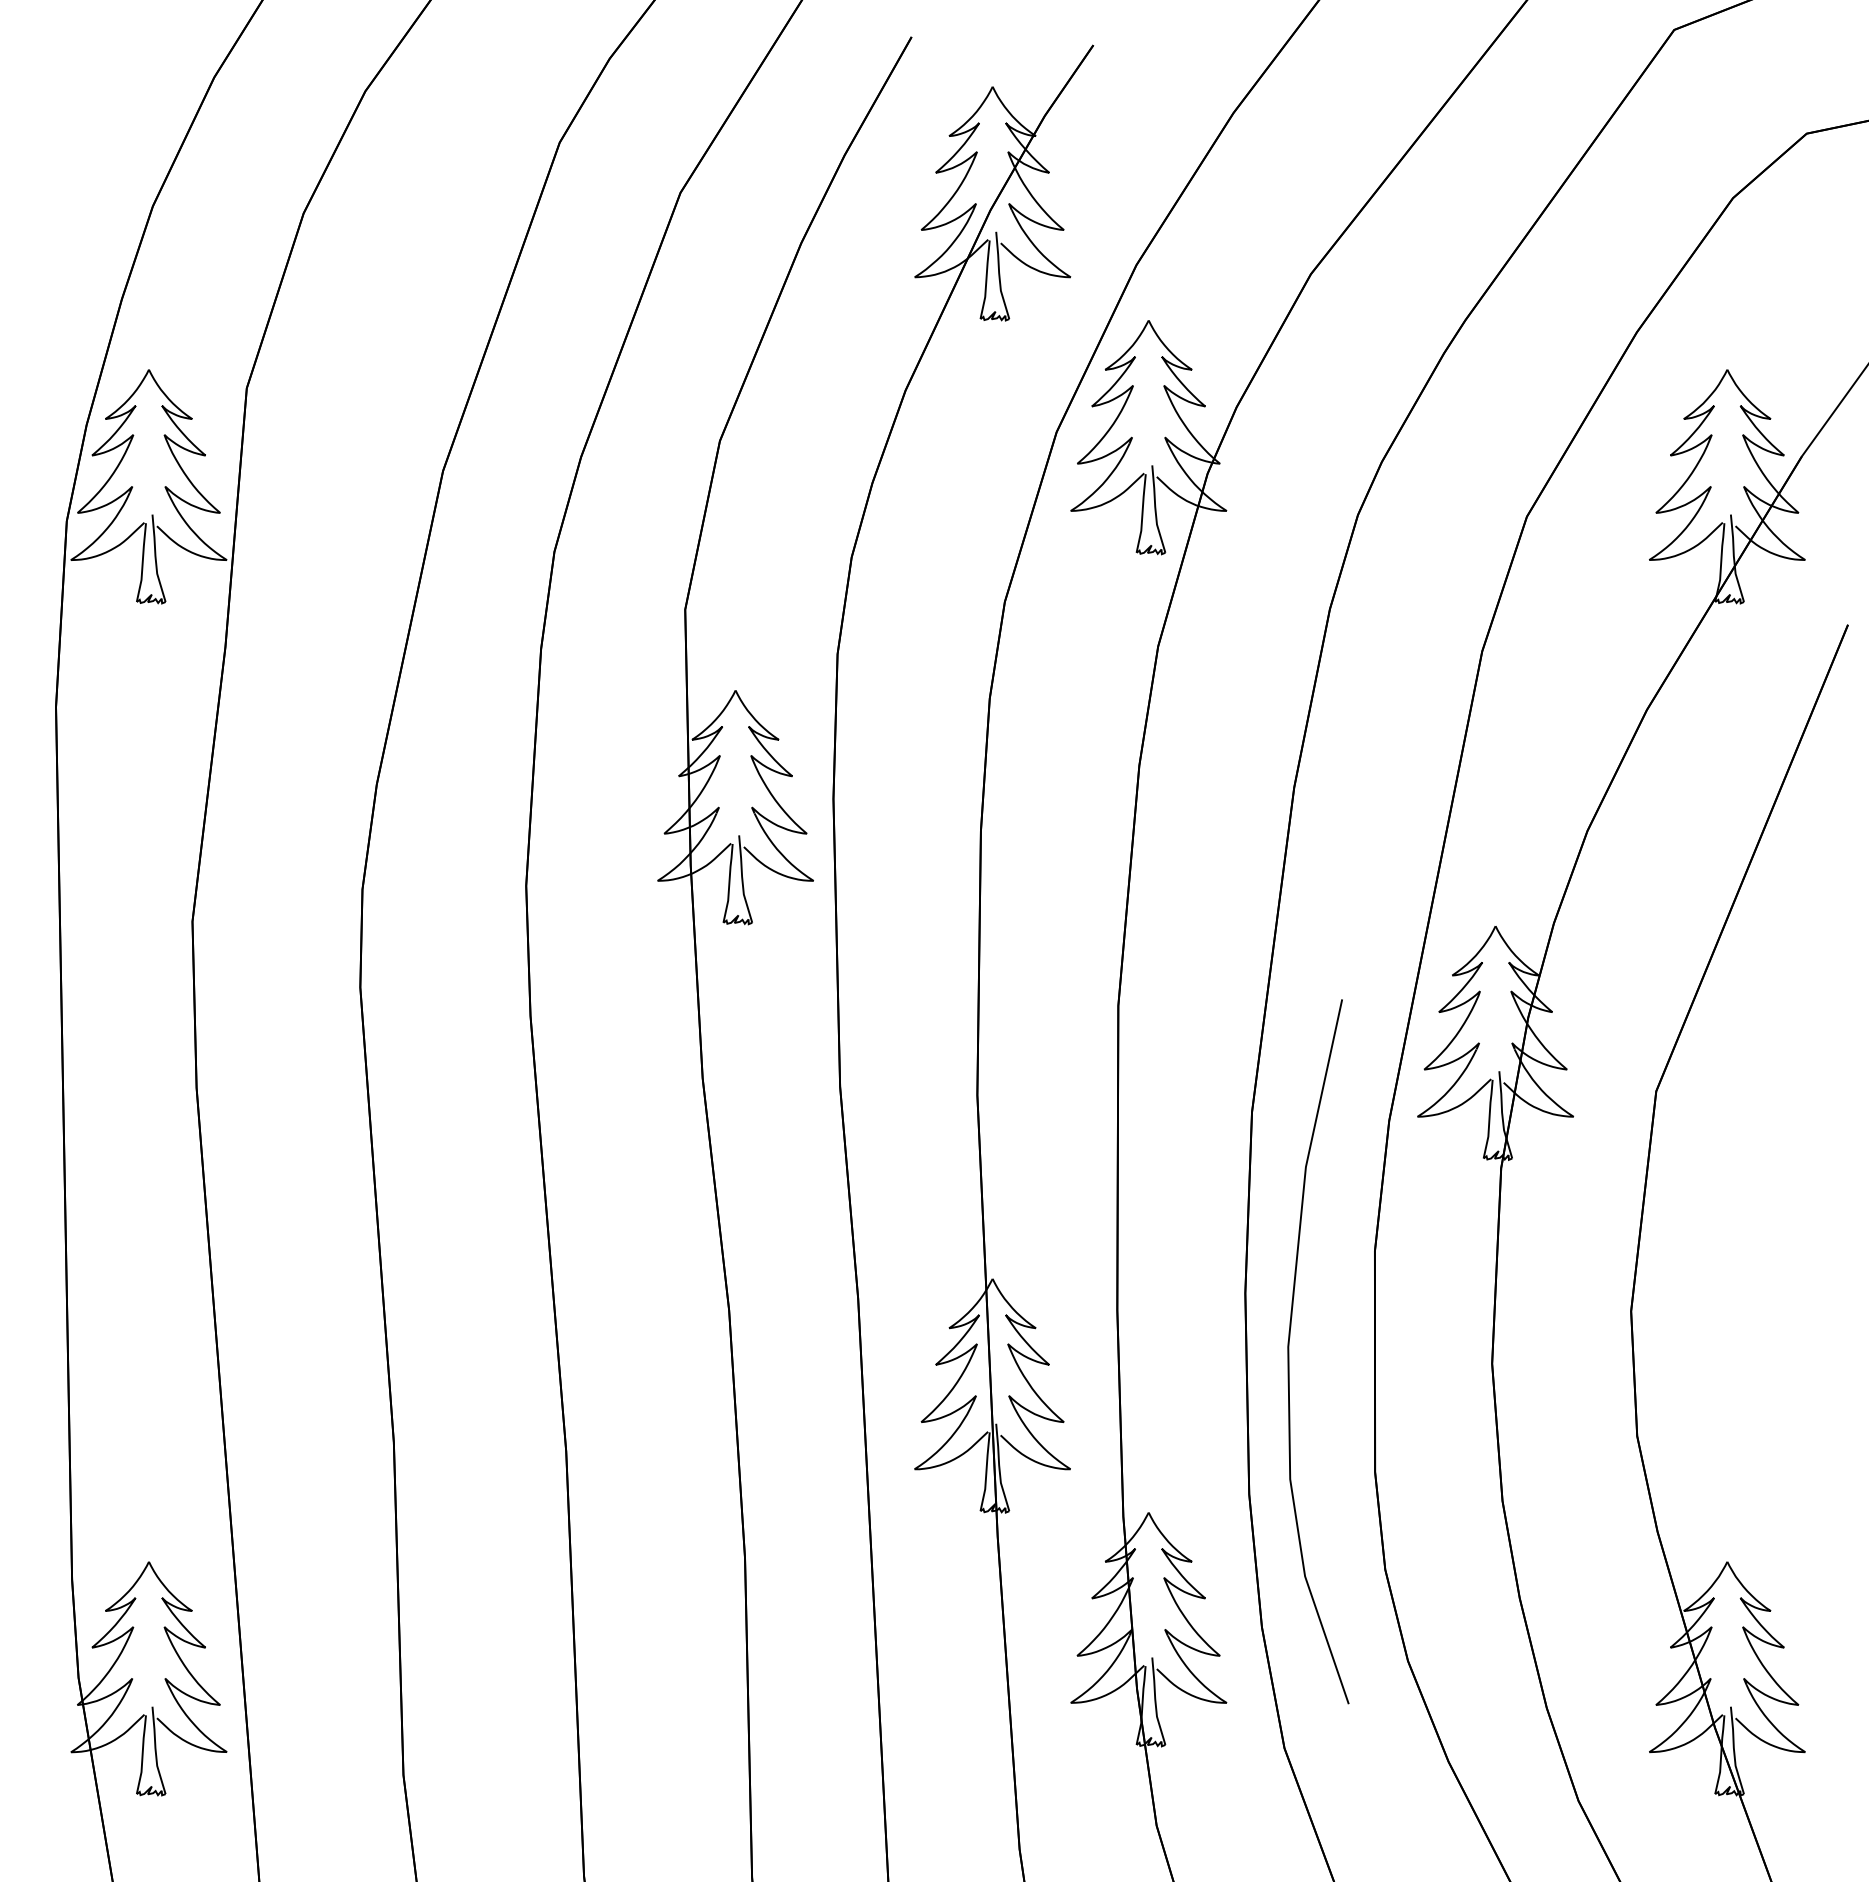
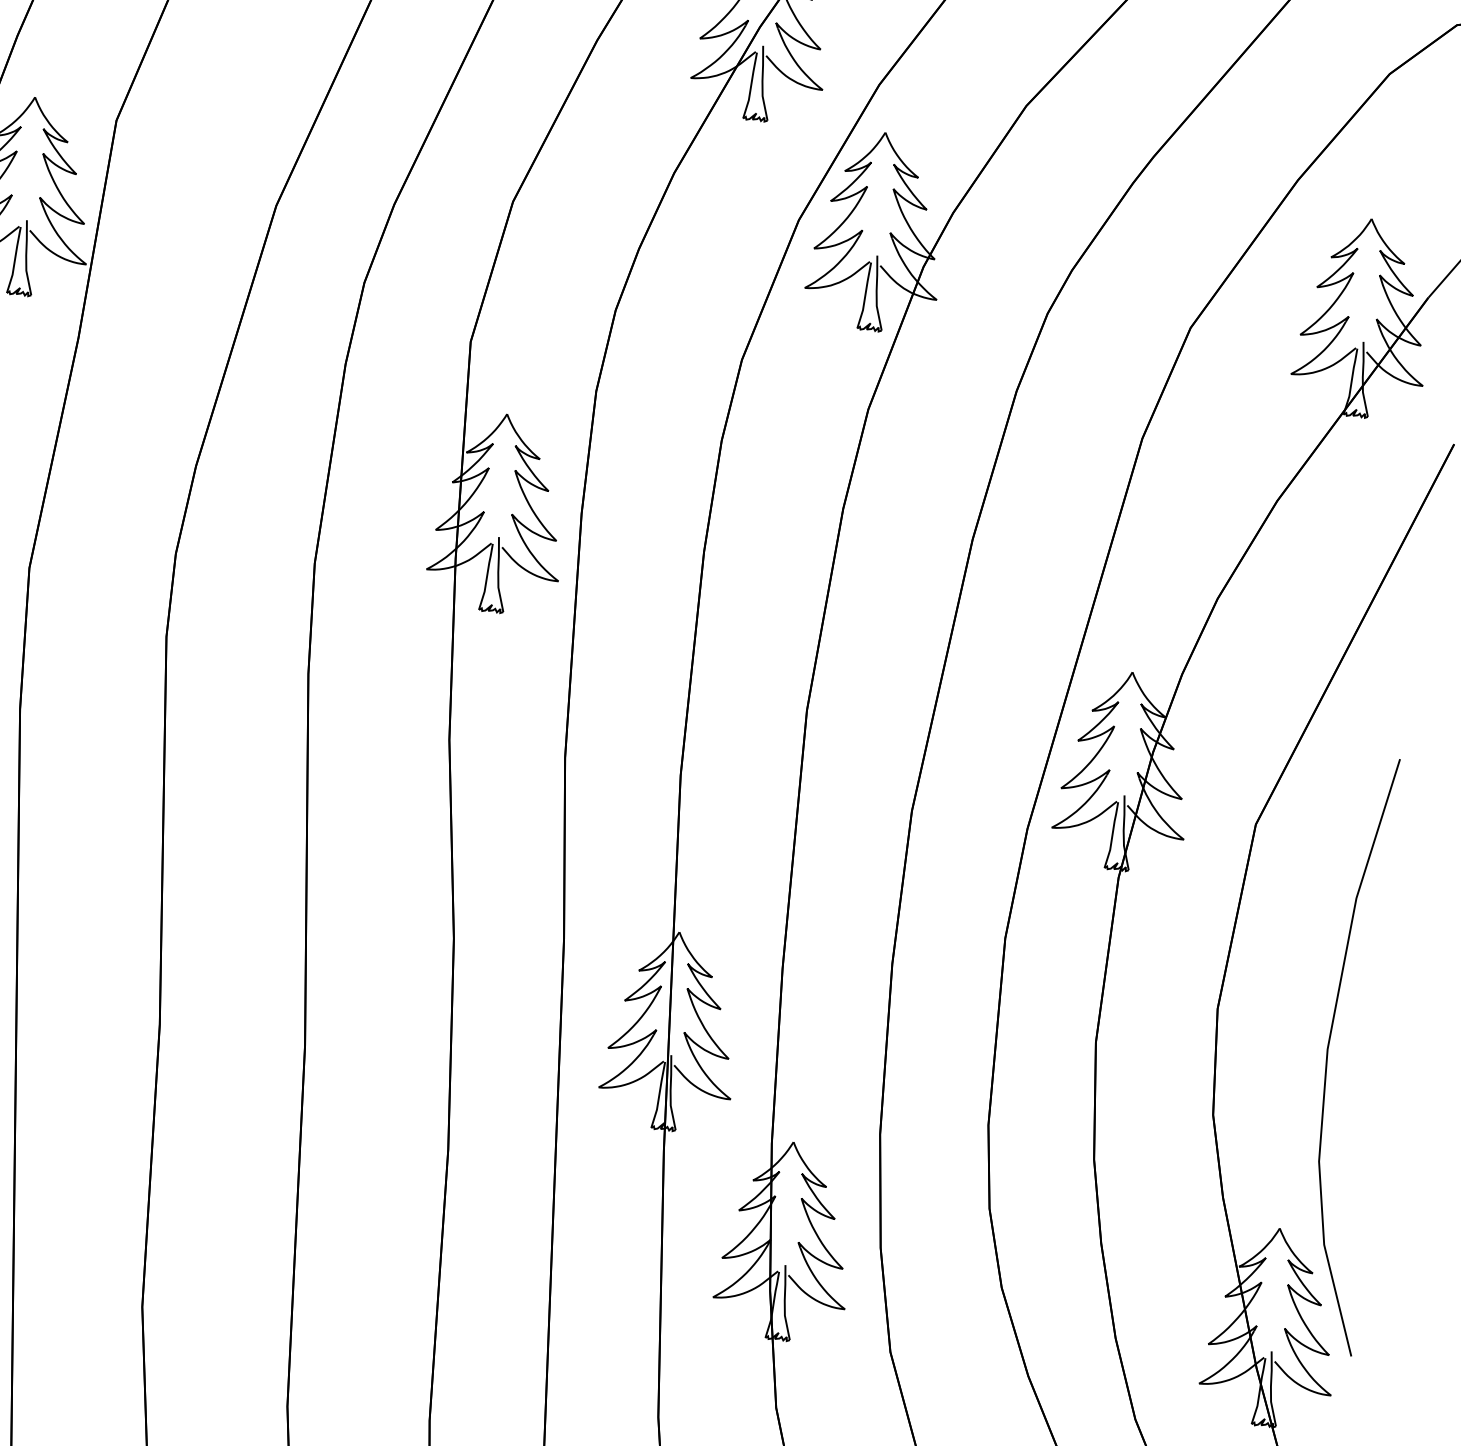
curve: (1289, 1351) -> (1328, 1053), moved

